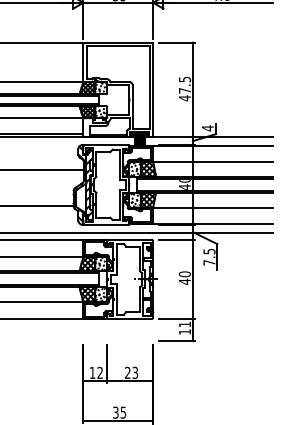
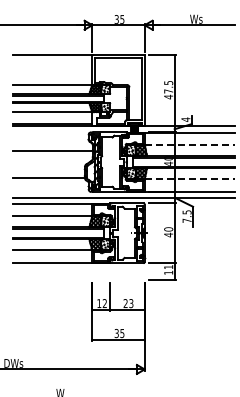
line: (212, 161) -> (189, 144), solid -> dashed
line: (212, 207) -> (189, 179), solid -> dashed

